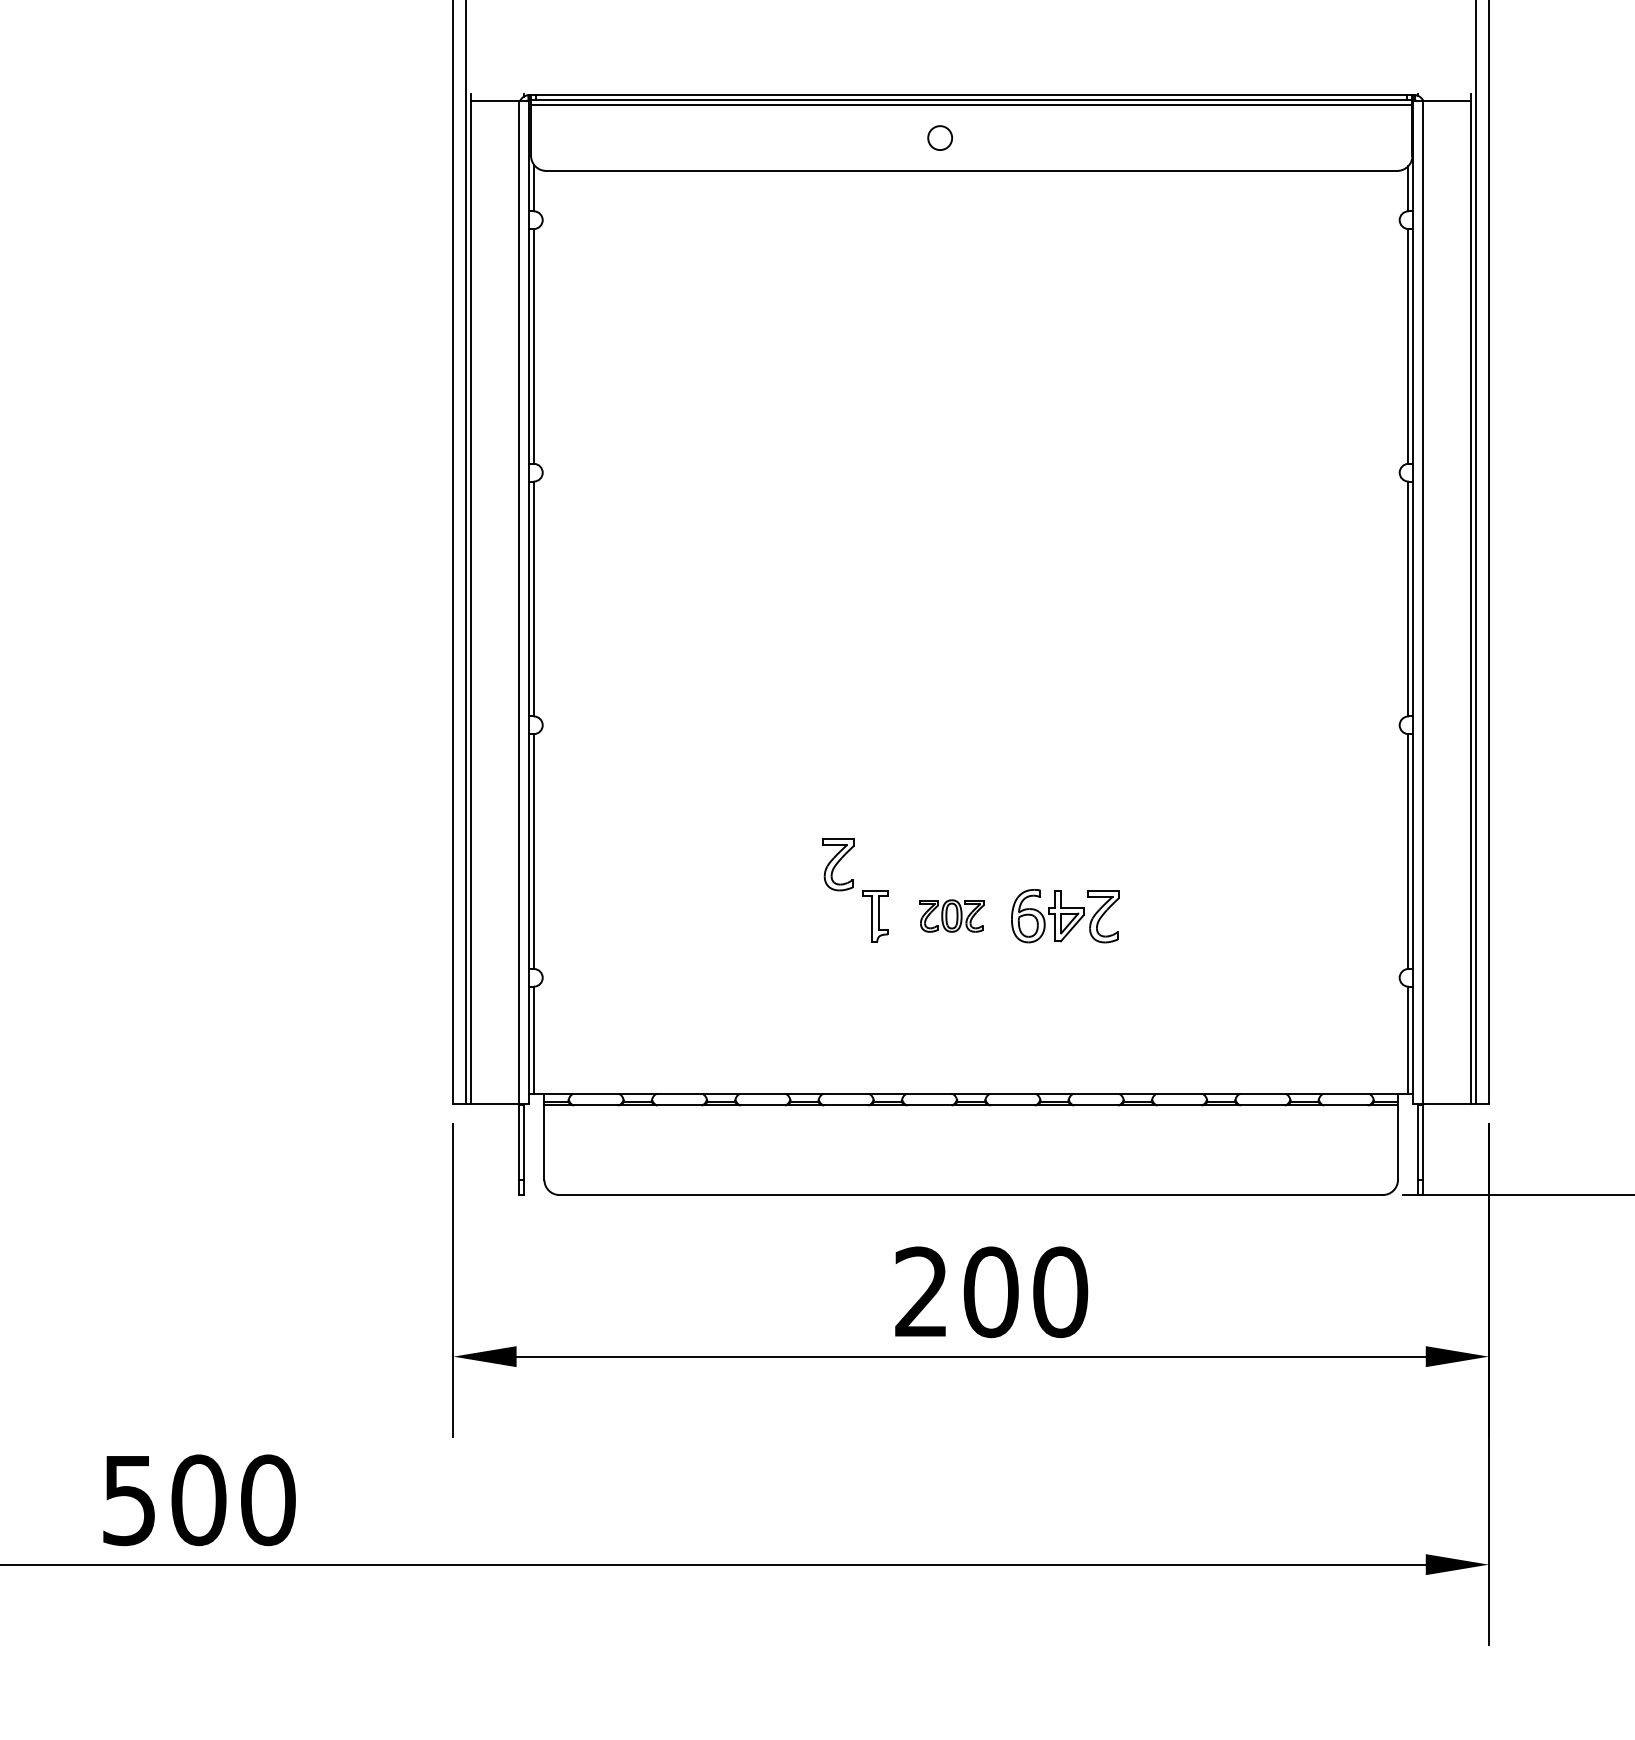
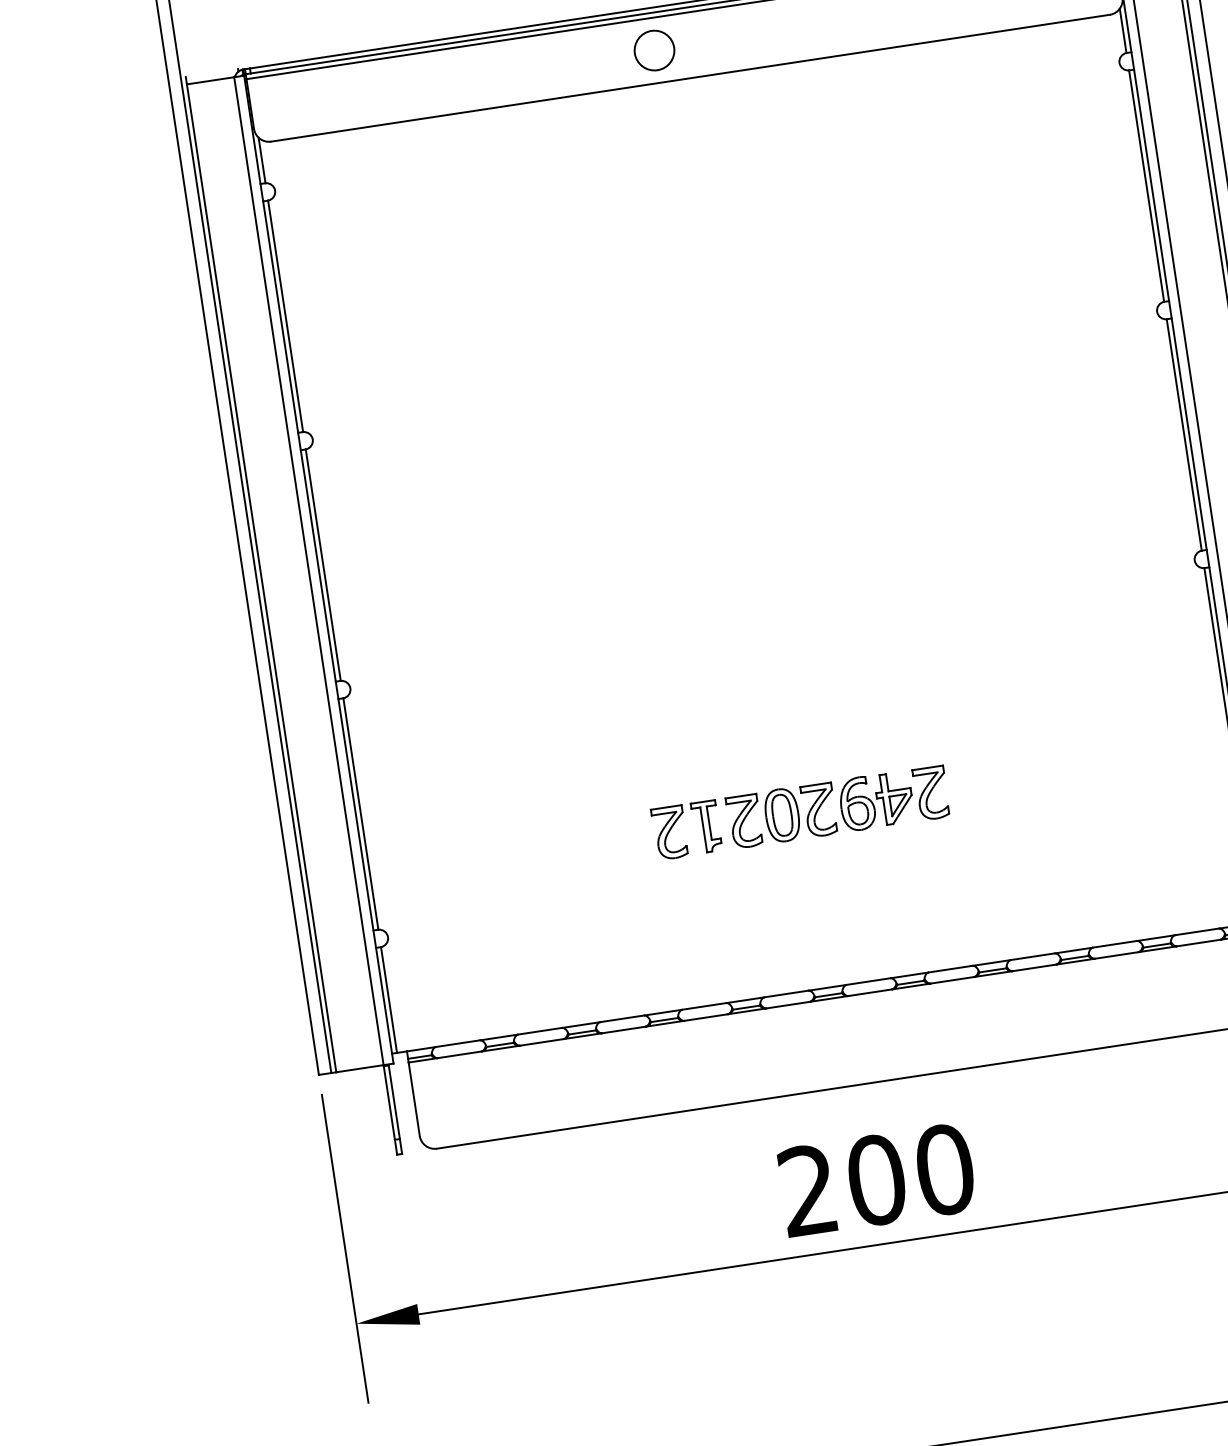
circle: (940, 138) -> (654, 50), size x1.67
part: (838, 864) -> (670, 832), moved
part: (951, 915) -> (781, 814), size x1.67

